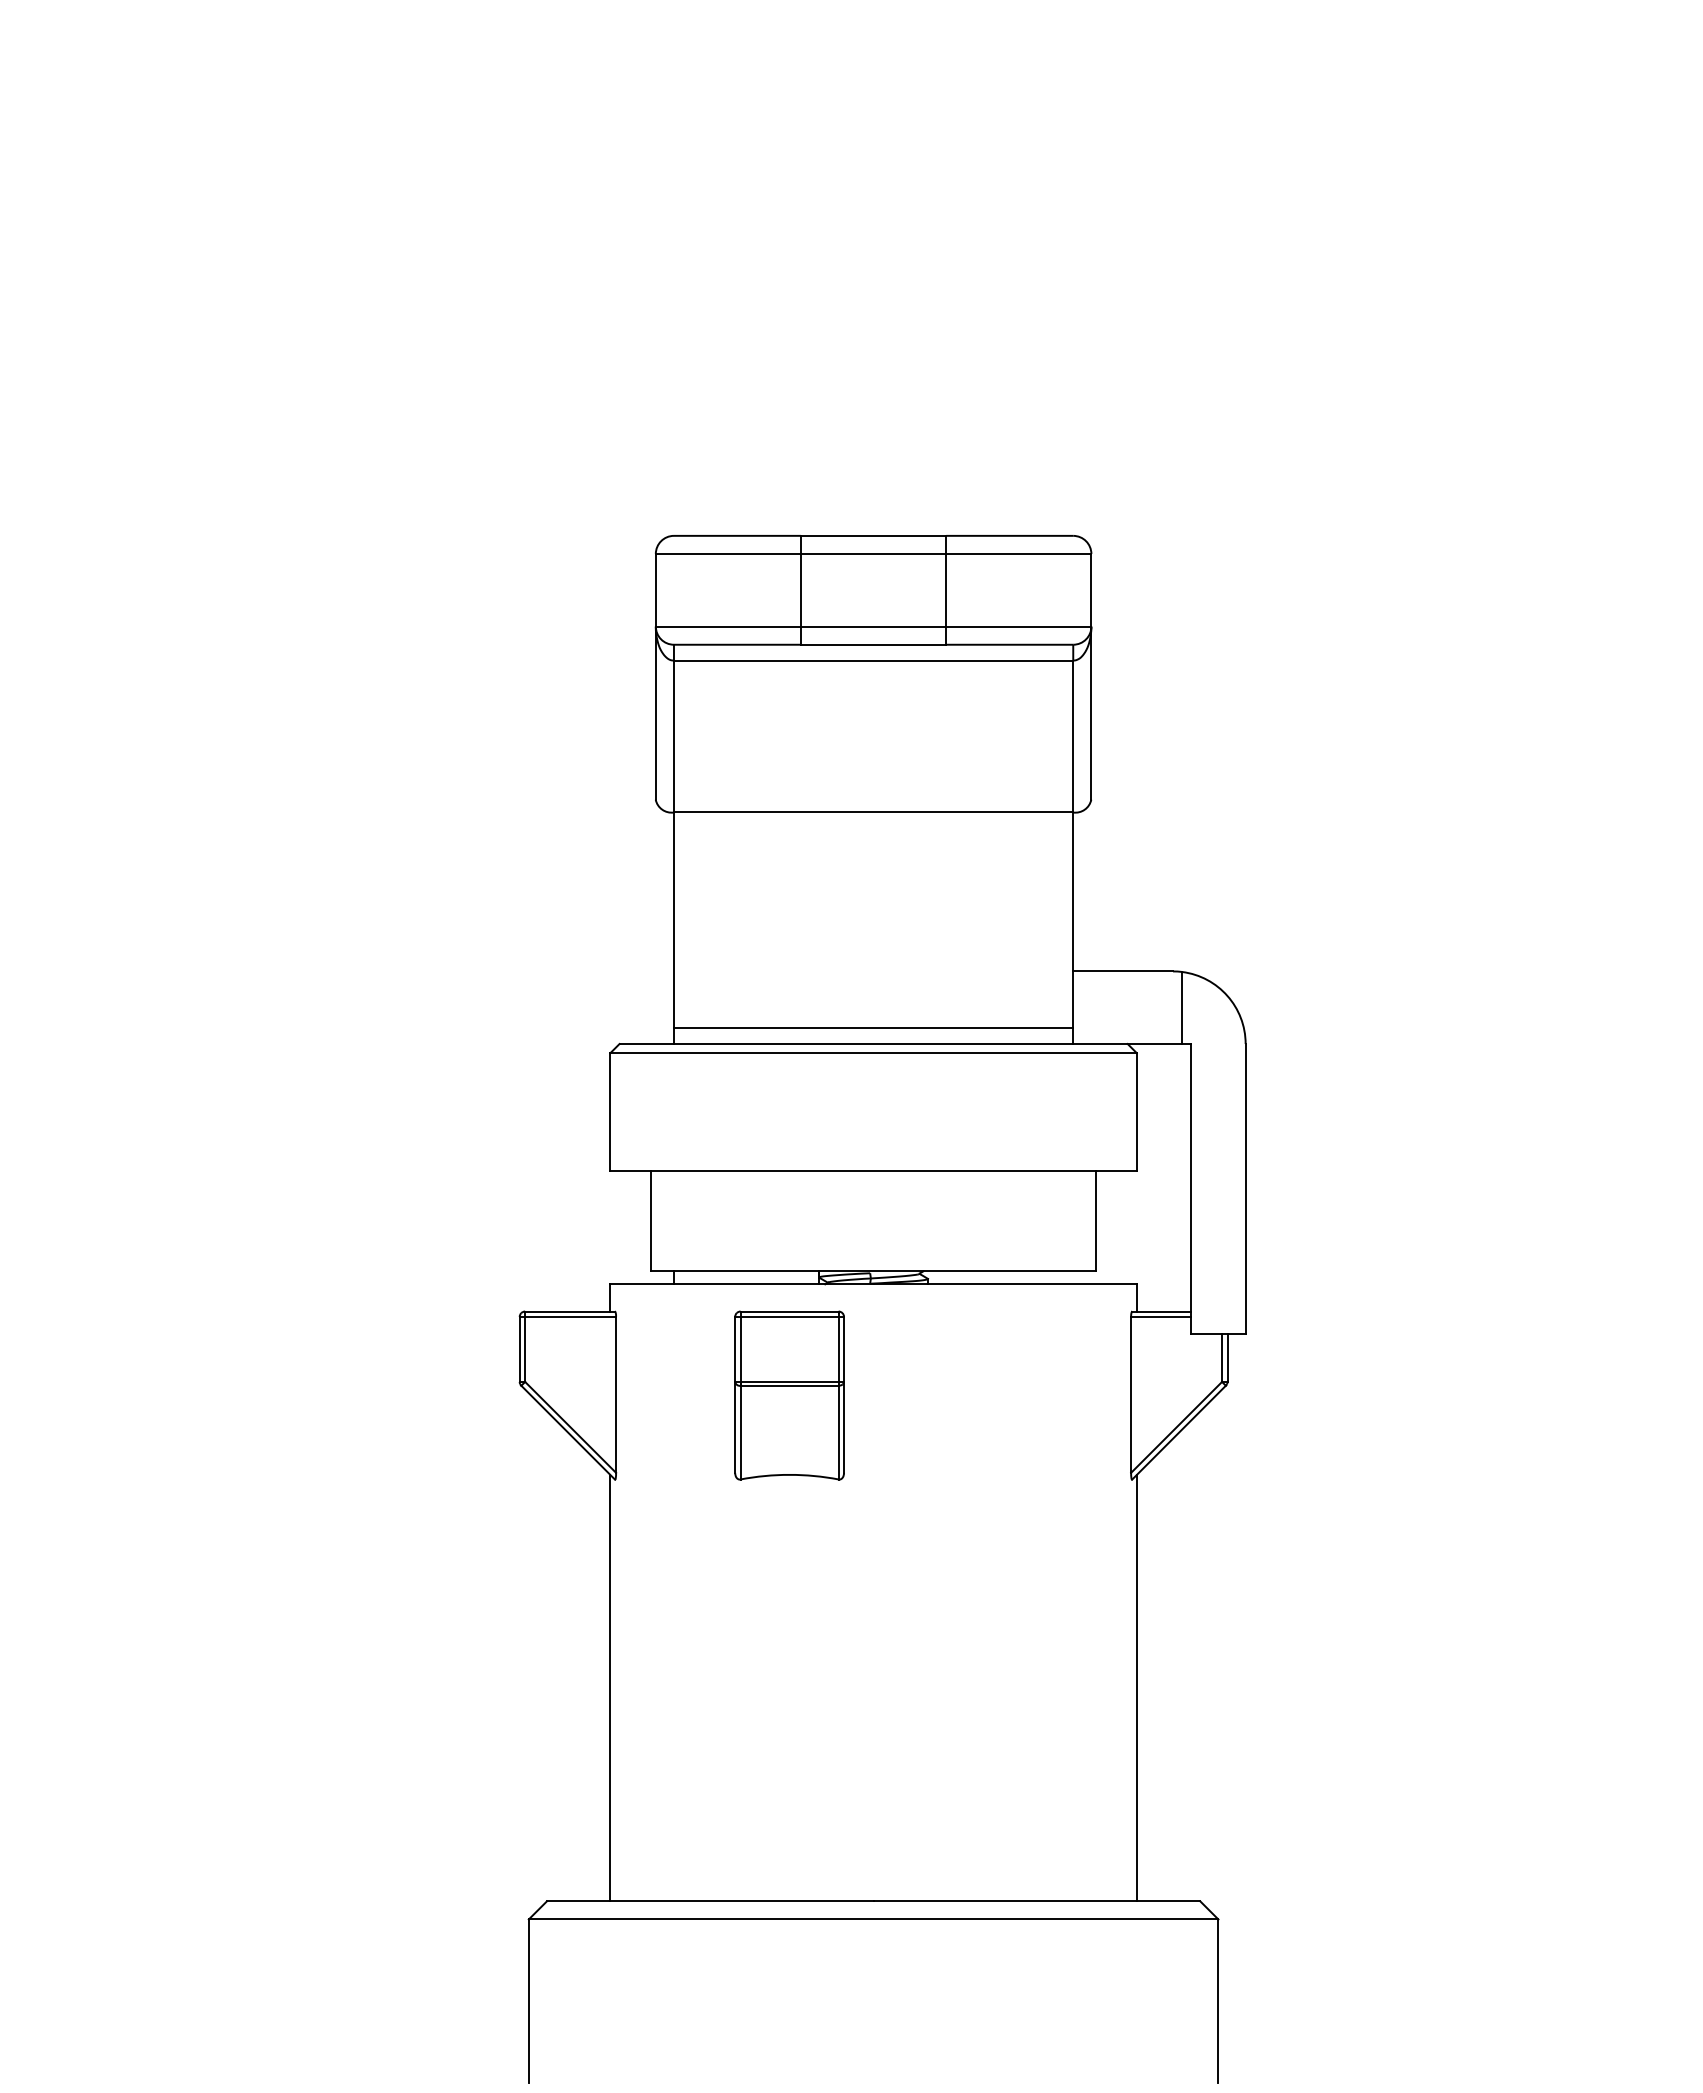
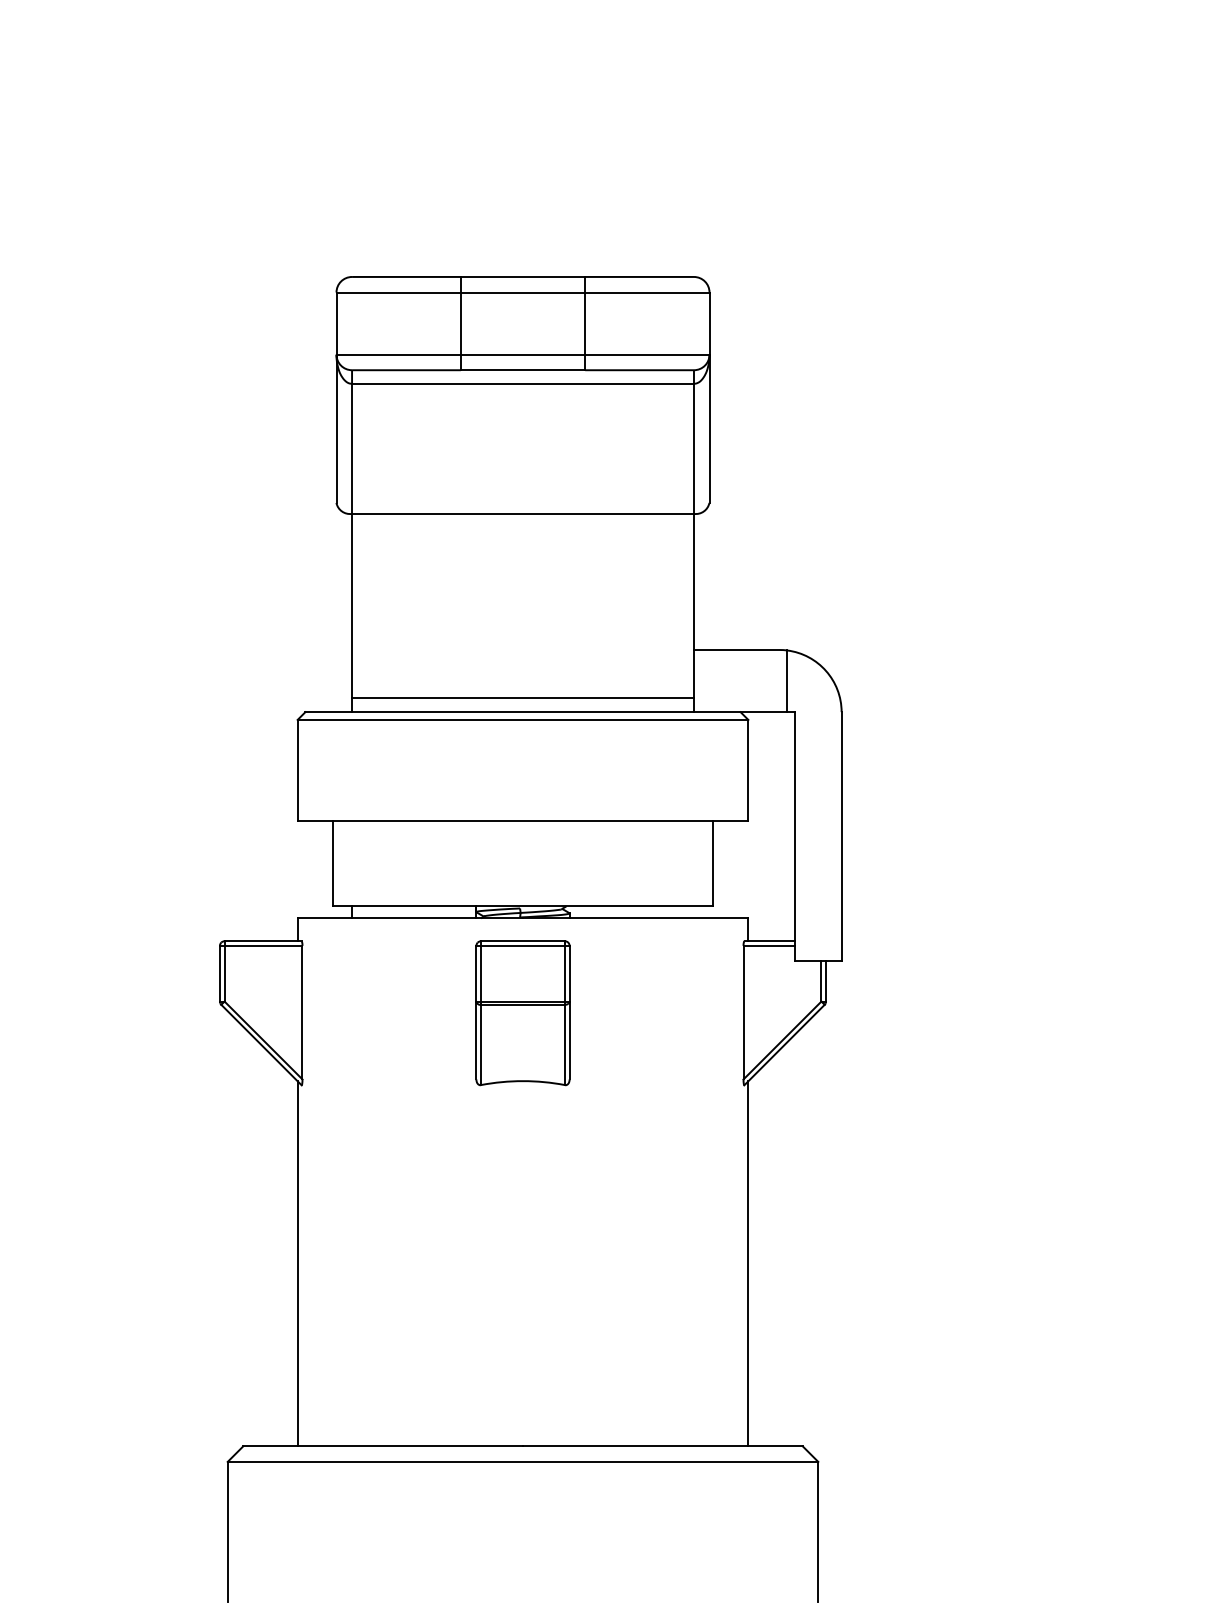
part: (789, 1395) -> (522, 1013), moved

